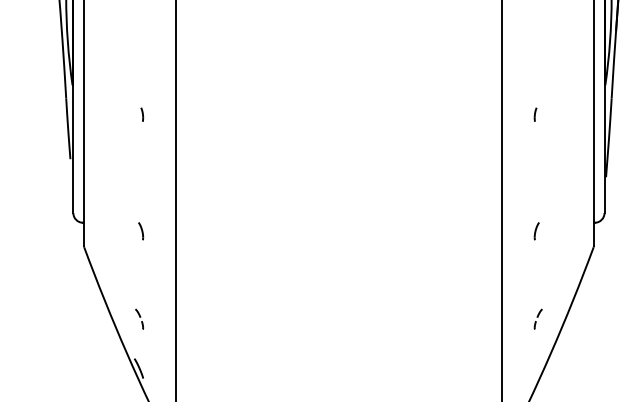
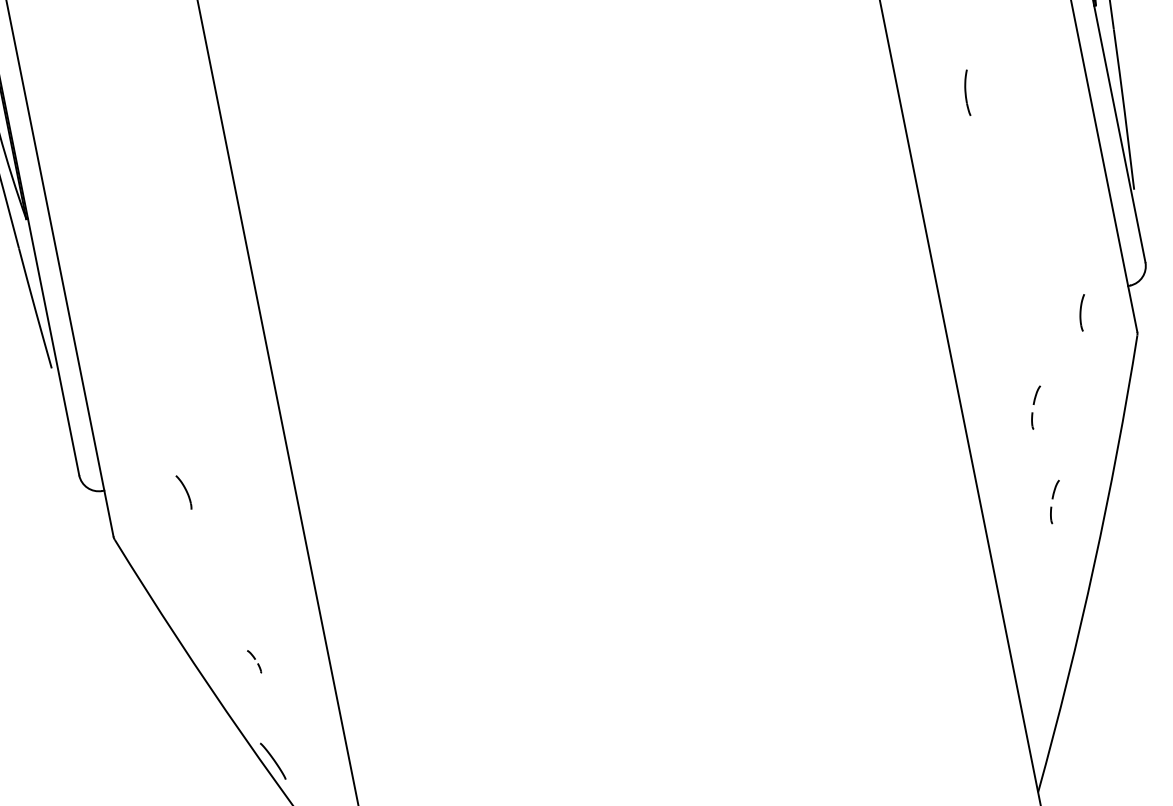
part: (142, 114) -> (178, 249), removed
part: (535, 114) -> (967, 92), size x1.6
part: (141, 231) -> (185, 492), moved
part: (536, 231) -> (1082, 313), moved
part: (537, 271) -> (1034, 406), added
part: (139, 318) -> (254, 660), size x0.6

